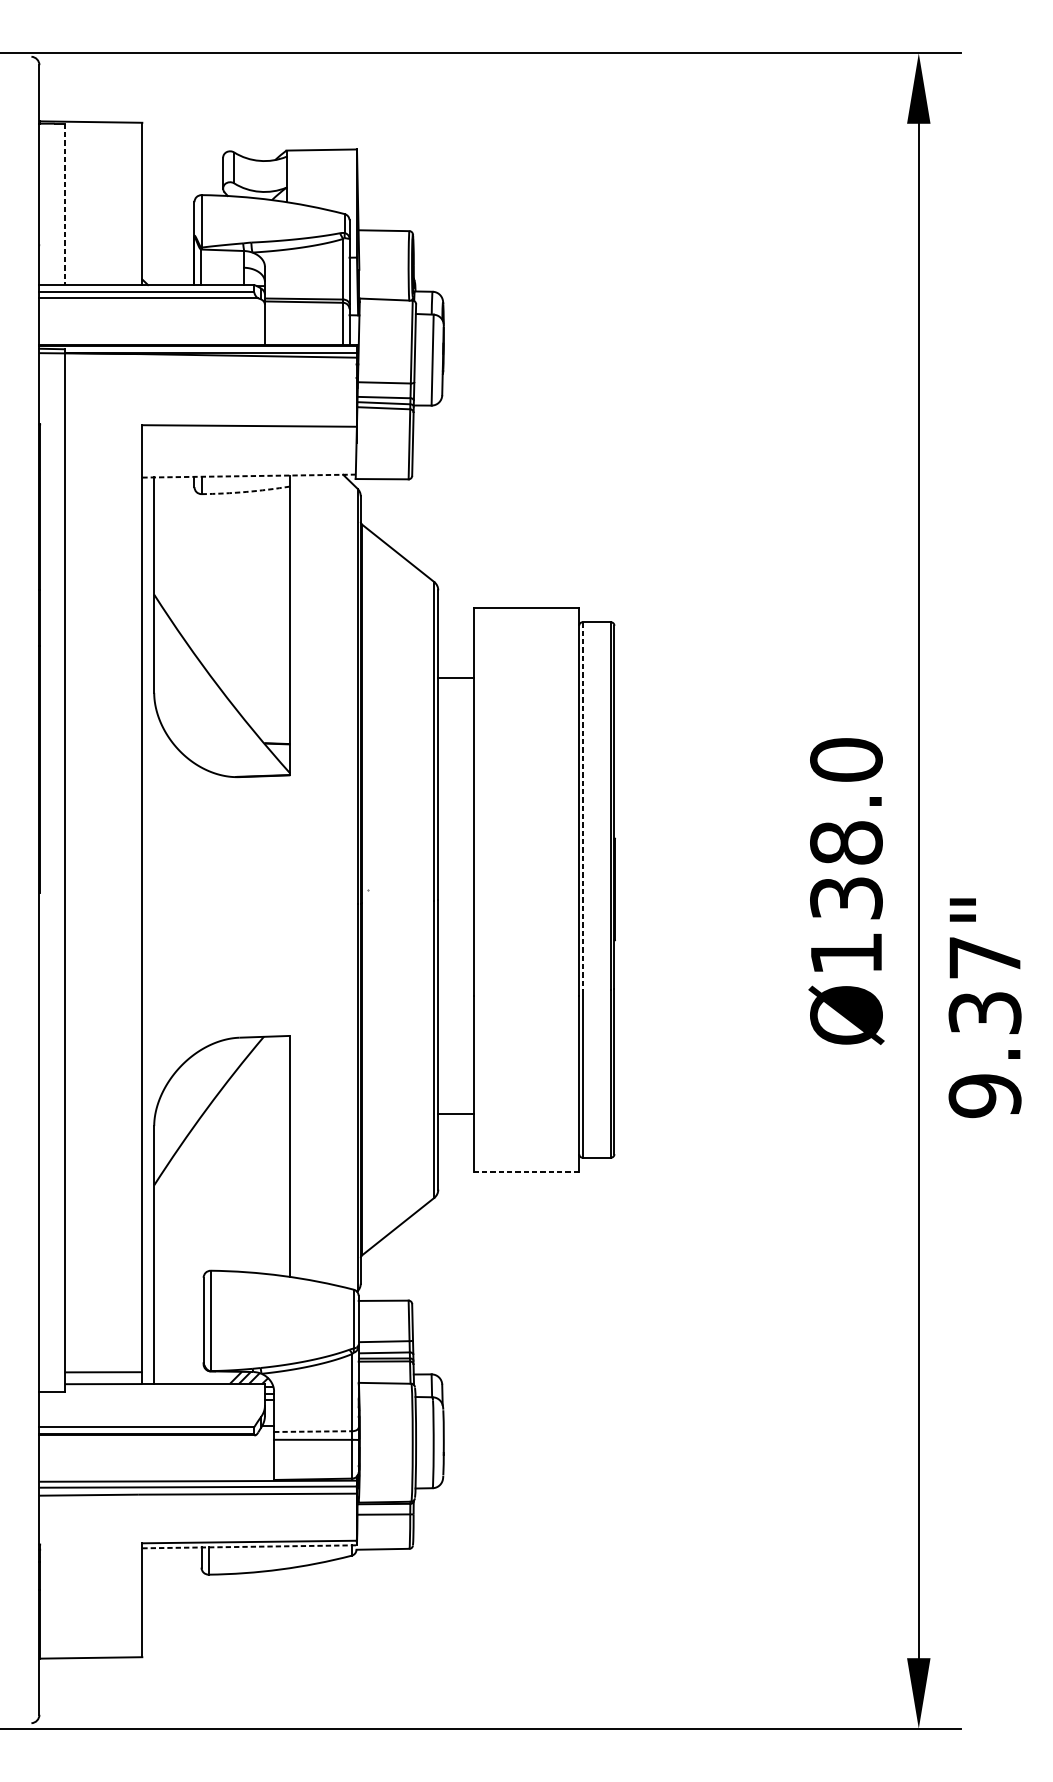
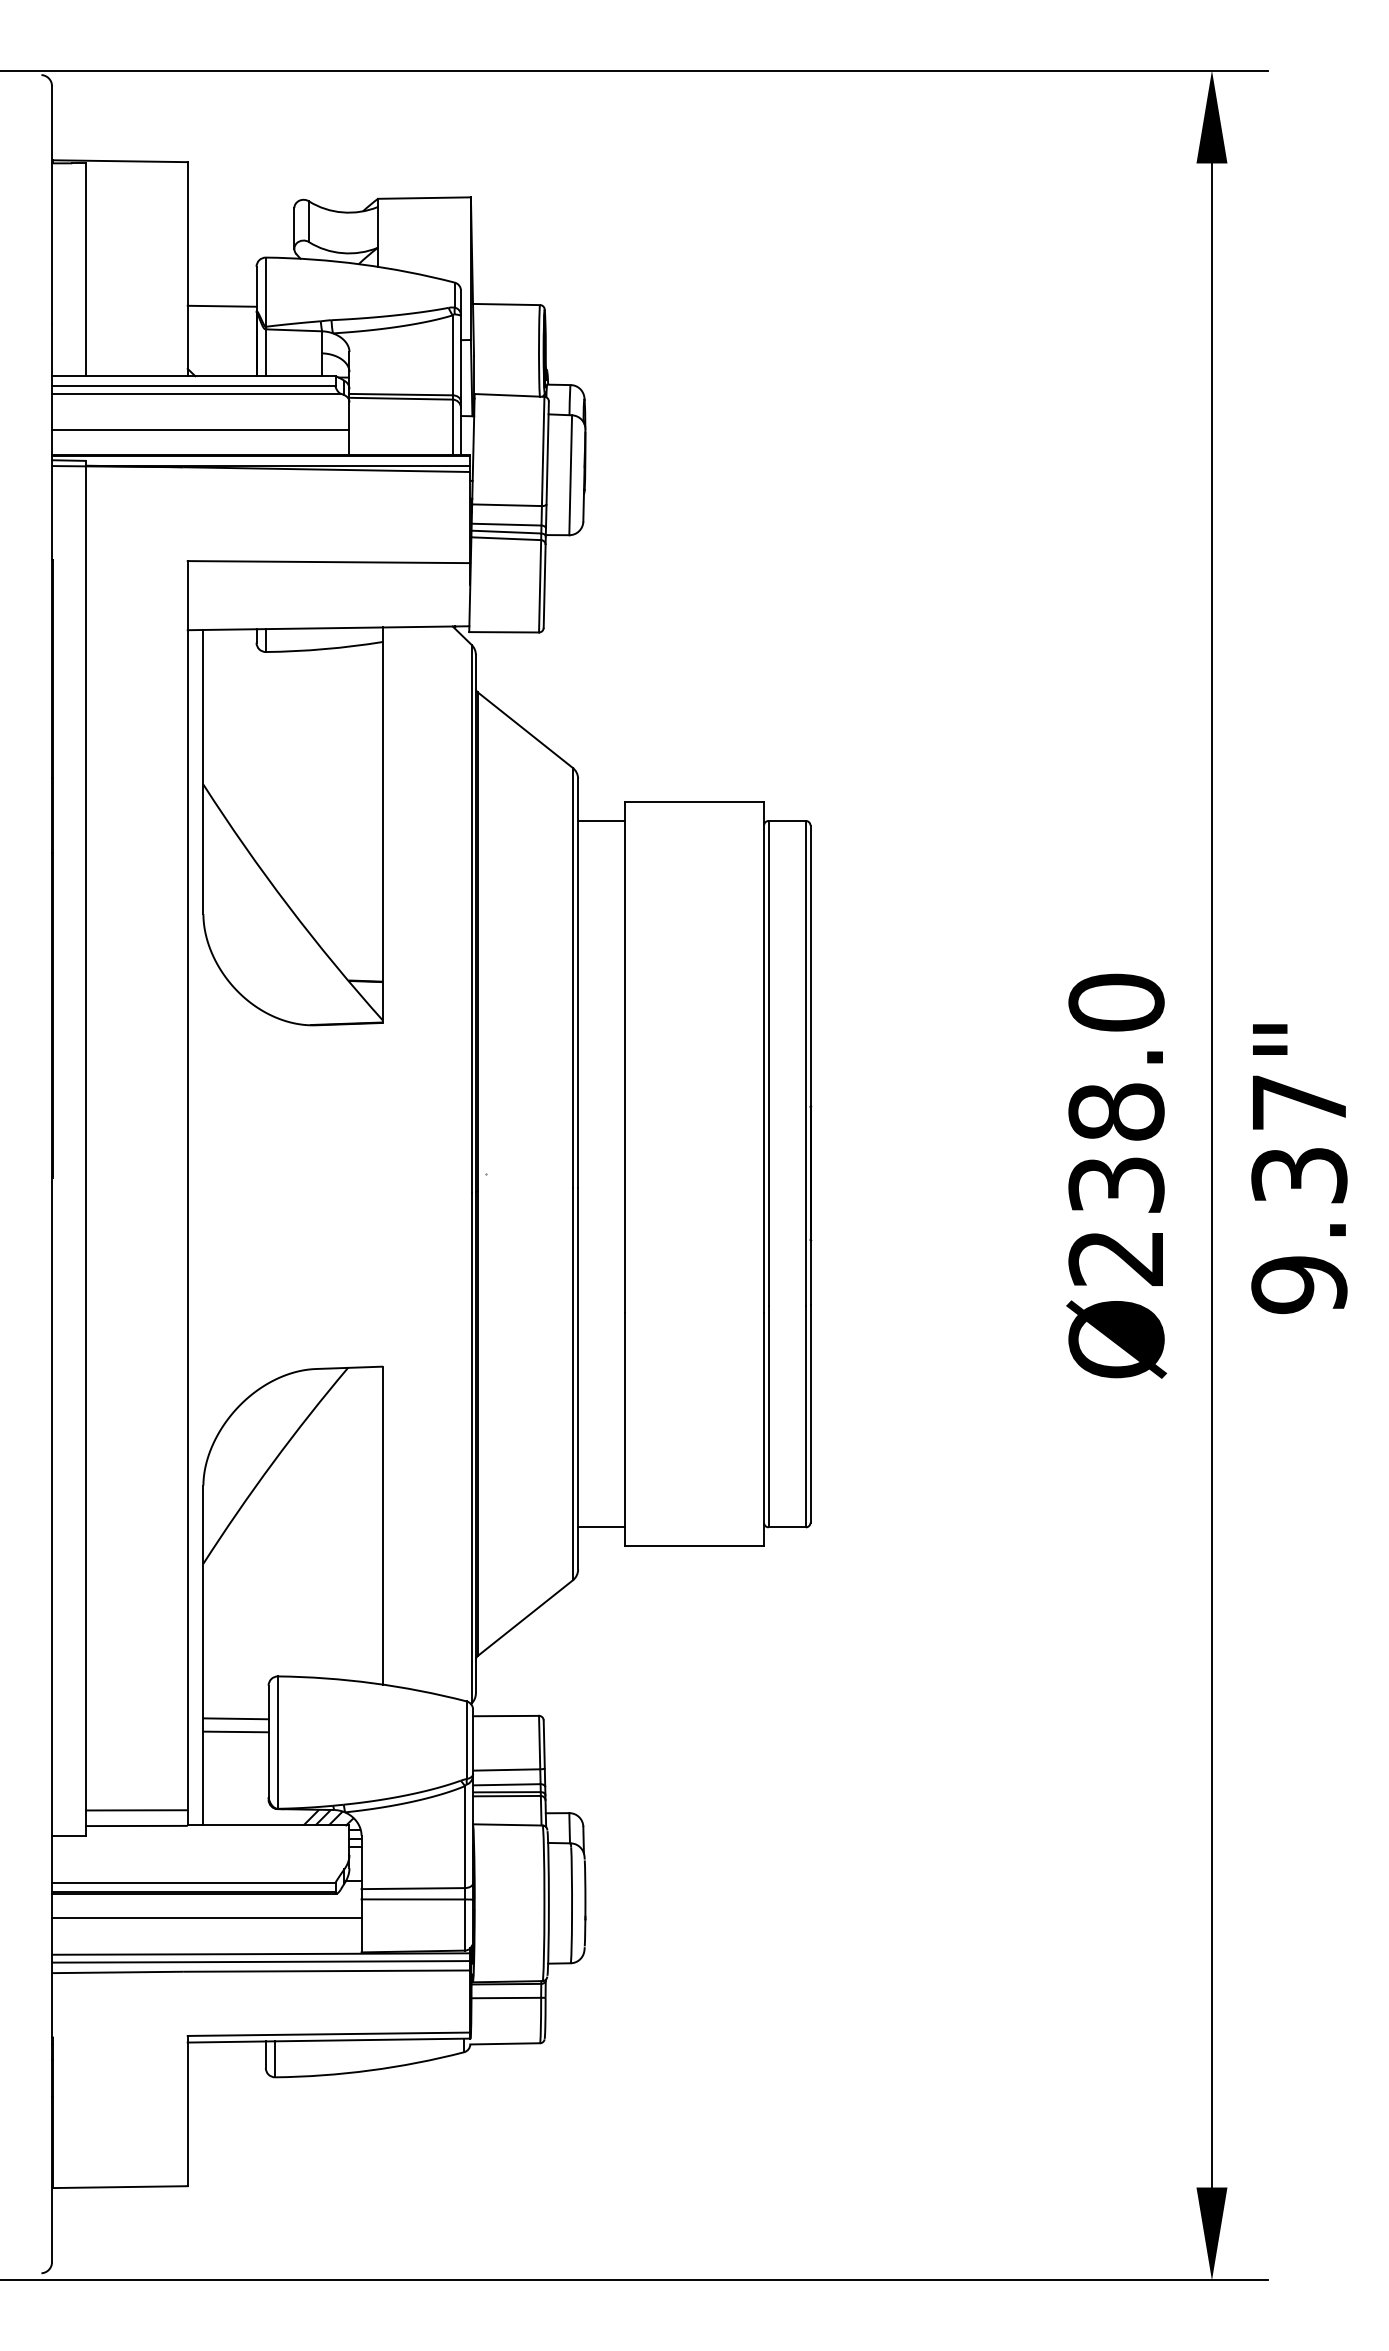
line: (64, 204) -> (85, 270), dashed -> solid
line: (167, 231) -> (221, 305), added
line: (151, 325) -> (200, 429), added
line: (249, 476) -> (328, 628), dashed -> solid
arc: (246, 492) -> (324, 649), dashed -> solid
line: (455, 677) -> (601, 820), moved
line: (582, 806) -> (768, 1063), dashed -> solid
text: (845, 954) -> (1115, 1259), Ø138.0 -> Ø238.0
text: (985, 1007) -> (1299, 1168), moved
line: (455, 1113) -> (601, 1527), moved
line: (526, 1171) -> (694, 1545), dashed -> solid
line: (178, 1302) -> (235, 1718), added
line: (178, 1312) -> (235, 1731), added
line: (313, 1431) -> (413, 1888), dashed -> solid
line: (156, 1454) -> (206, 1918), added
line: (249, 1546) -> (329, 2040), dashed -> solid

